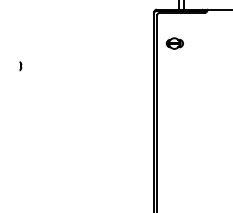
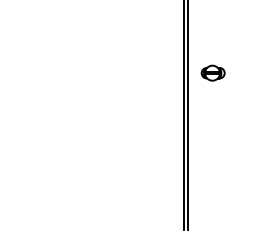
part: (174, 43) -> (212, 73), moved

